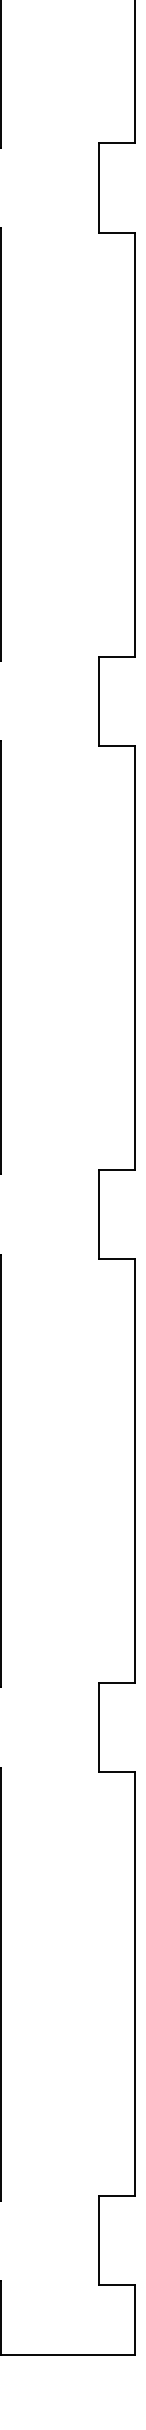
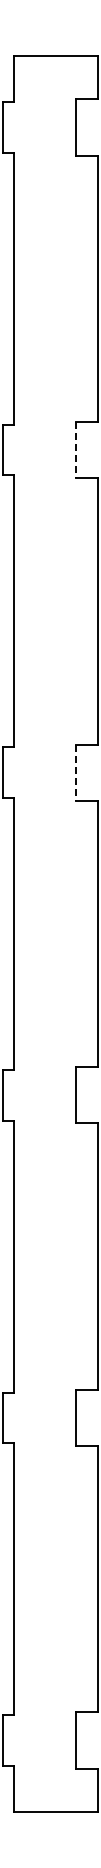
line: (98, 188) -> (75, 450), solid -> dashed
line: (98, 702) -> (75, 773), solid -> dashed

